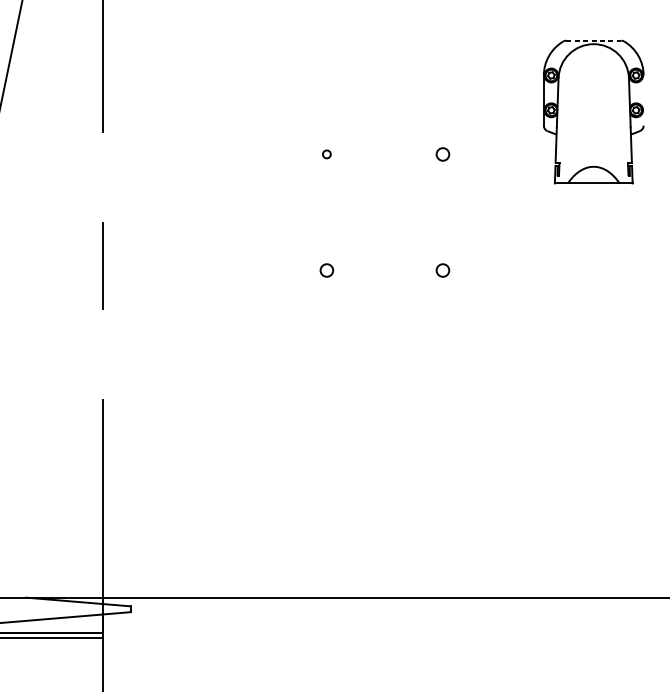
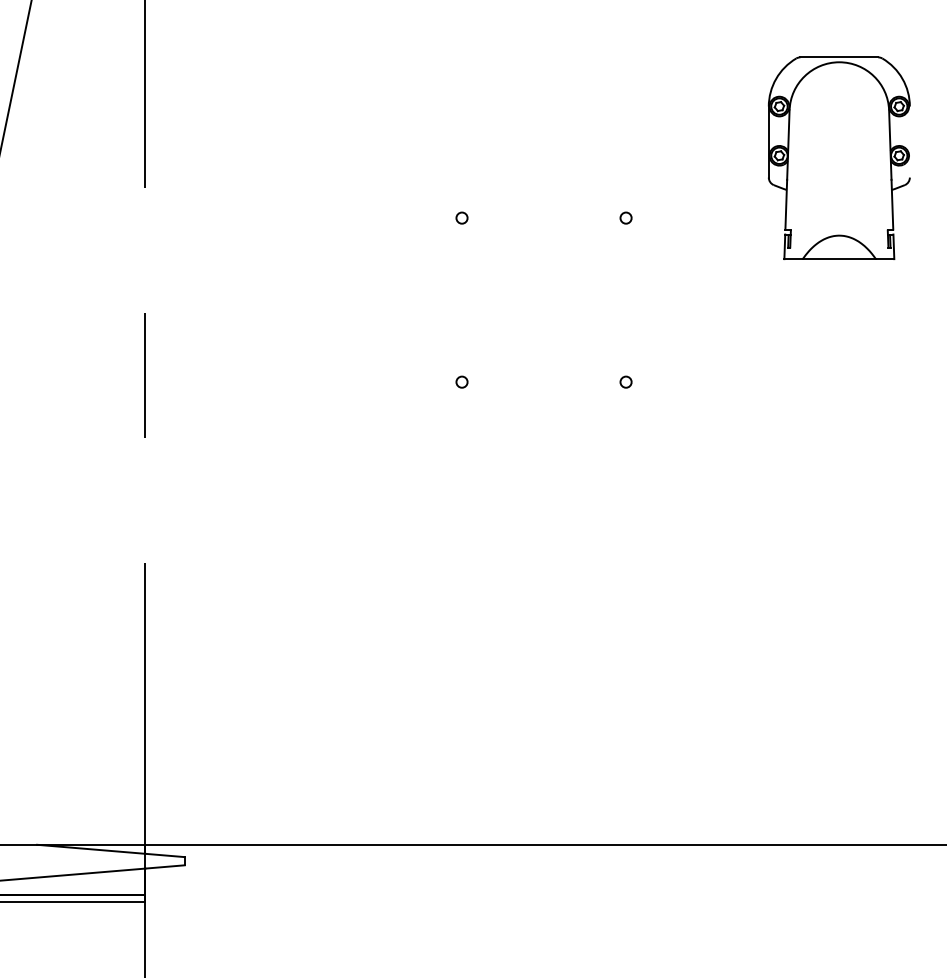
line: (593, 40) -> (839, 57), dashed -> solid
circle: (442, 153) -> (625, 217), size x0.62
circle: (326, 269) -> (461, 381), size x0.62
circle: (442, 269) -> (625, 381), size x0.62

